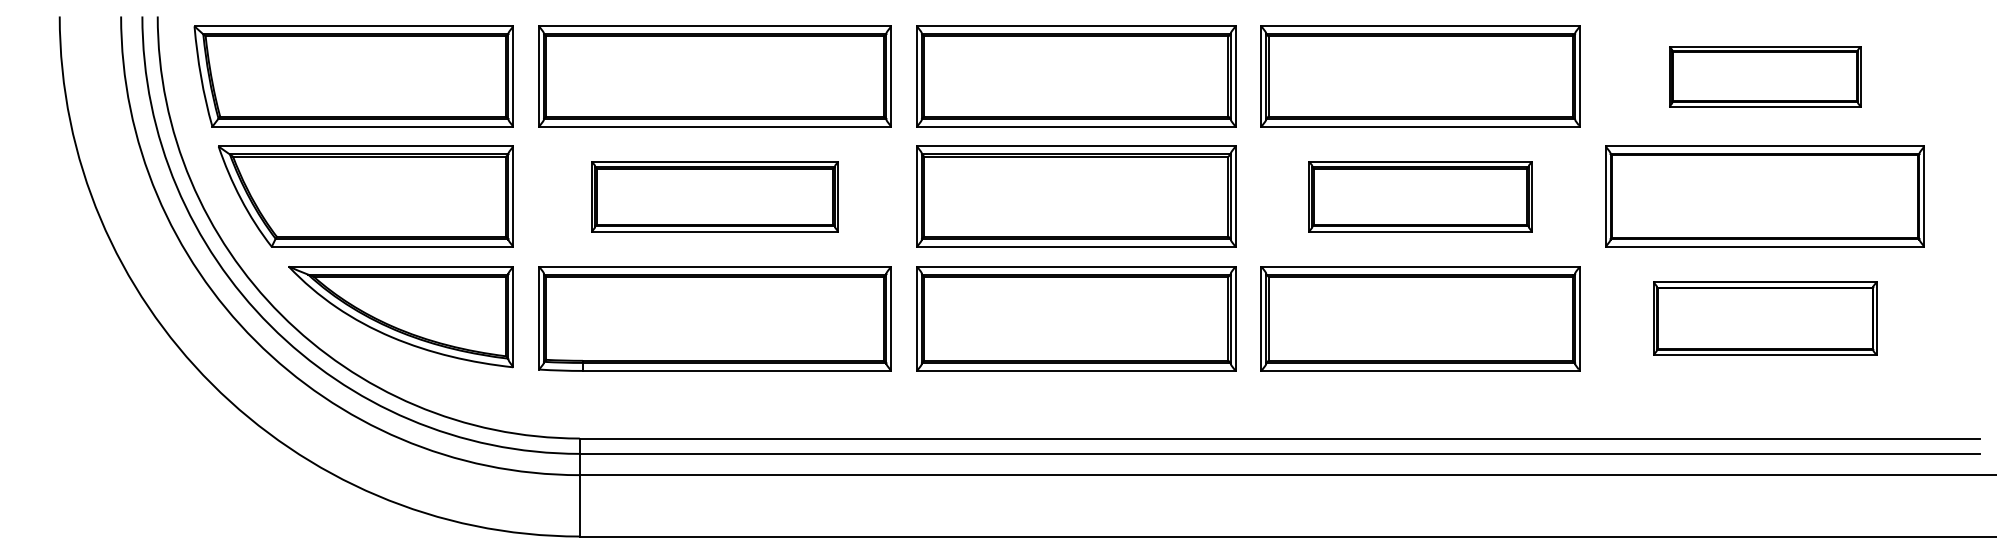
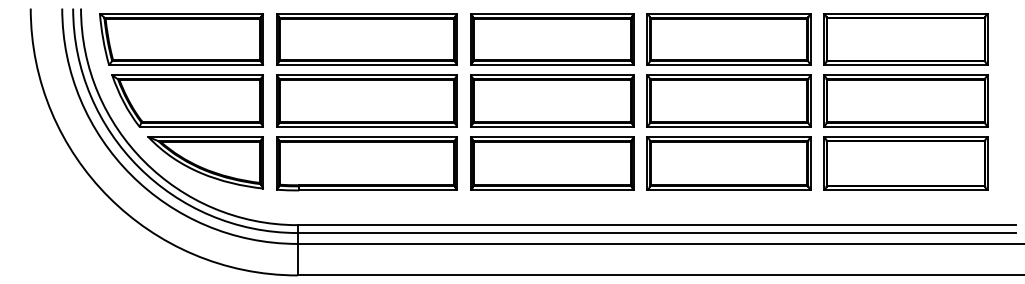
part: (1764, 76) -> (905, 39), size x1.67
part: (714, 195) -> (366, 100), size x1.43
part: (1419, 195) -> (728, 100), size x1.43
part: (1764, 318) -> (905, 163), size x1.43

